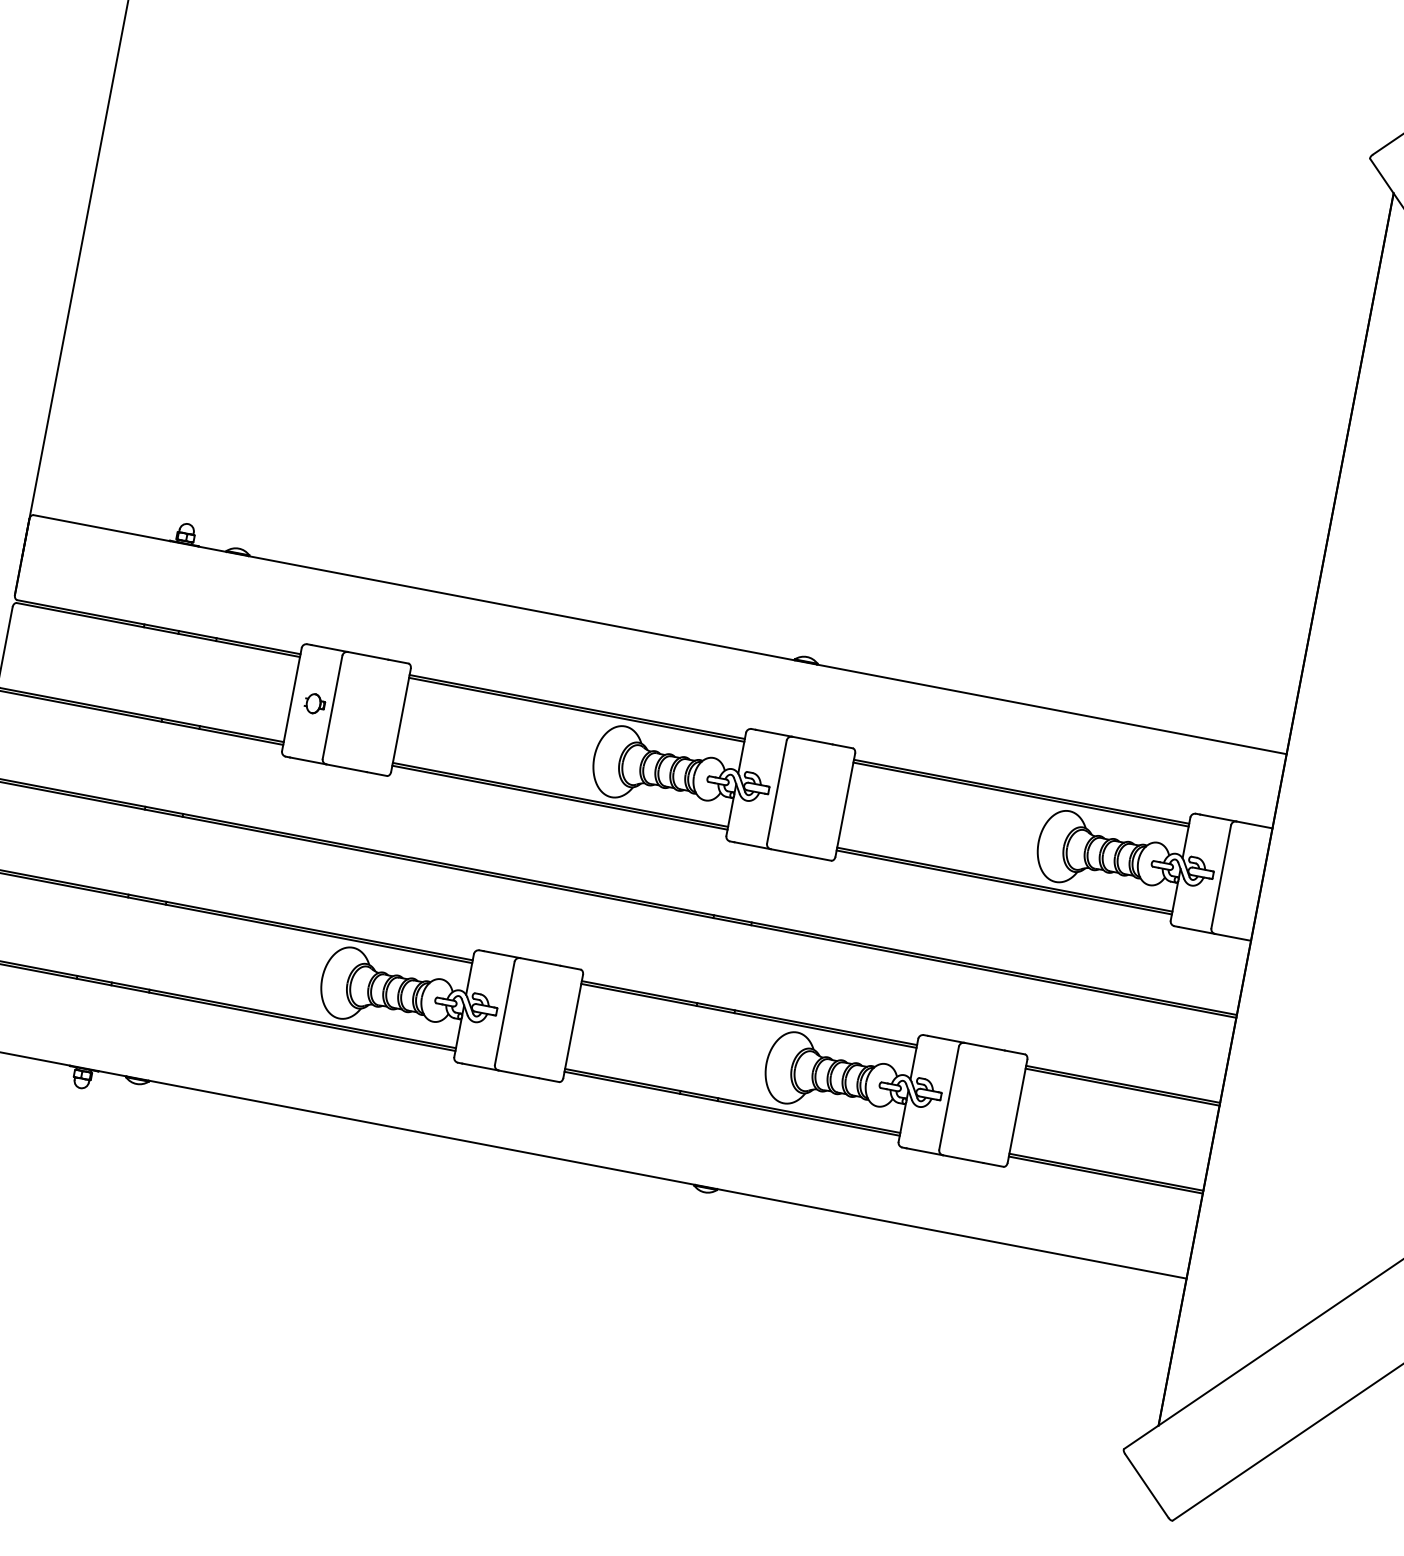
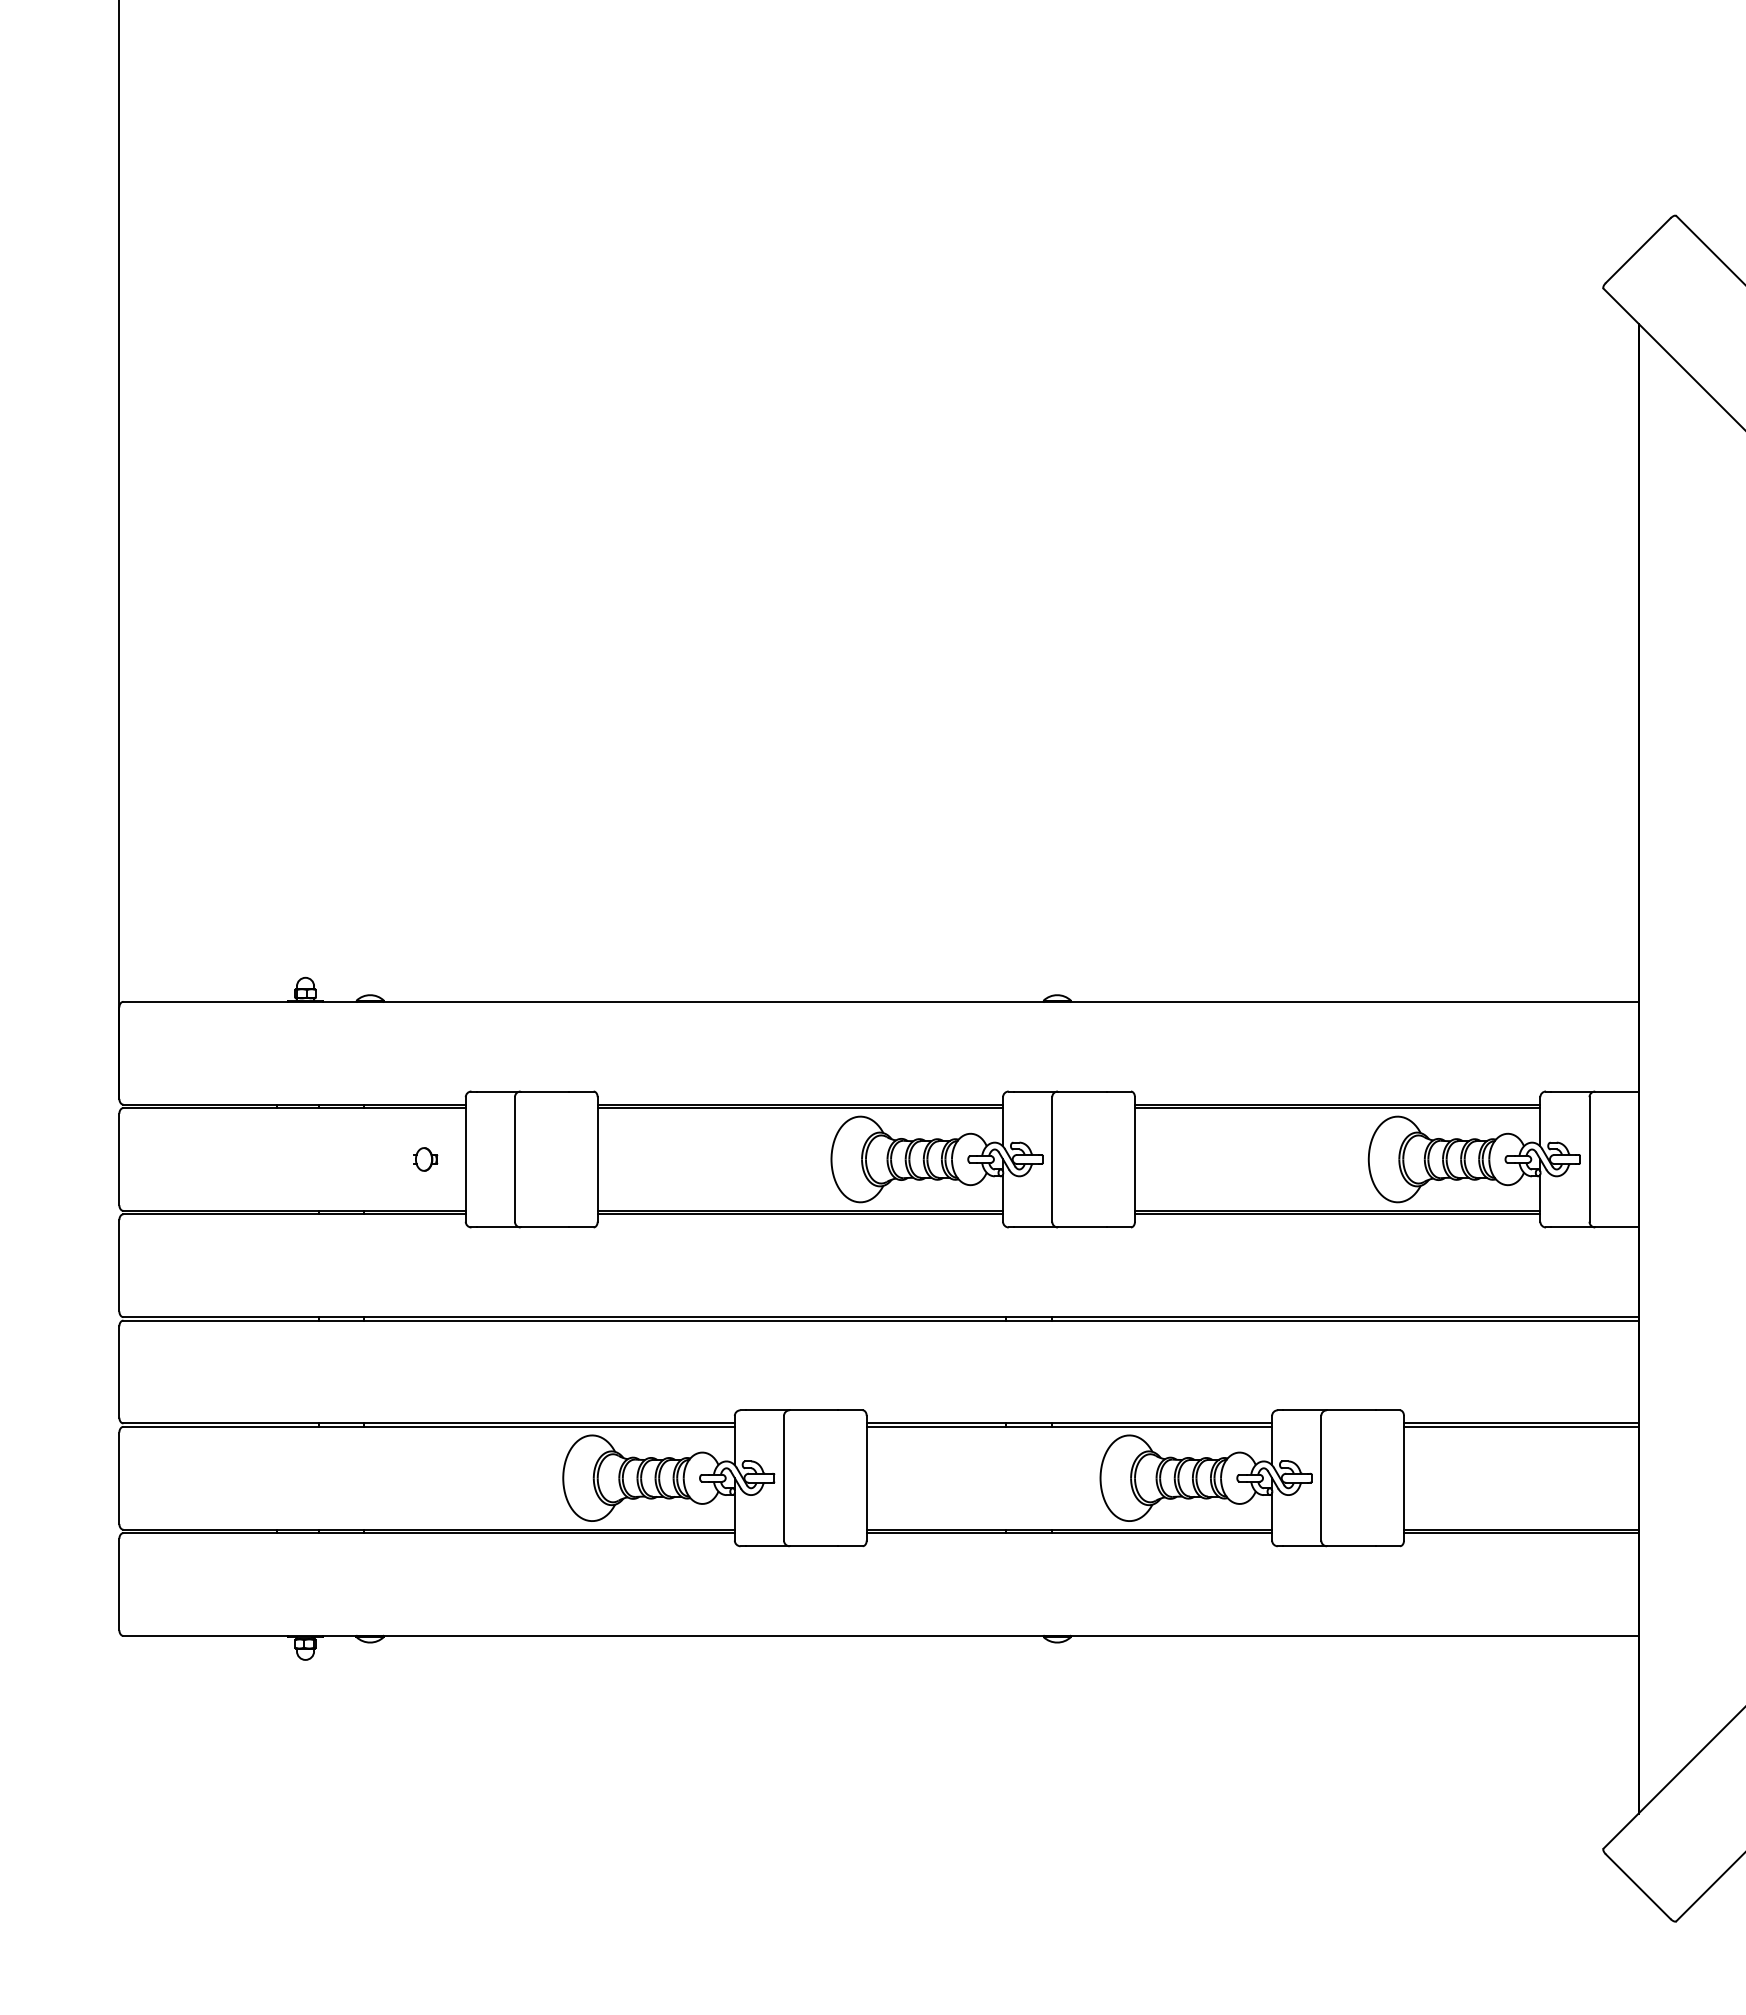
part: (314, 703) -> (425, 1159), moved

